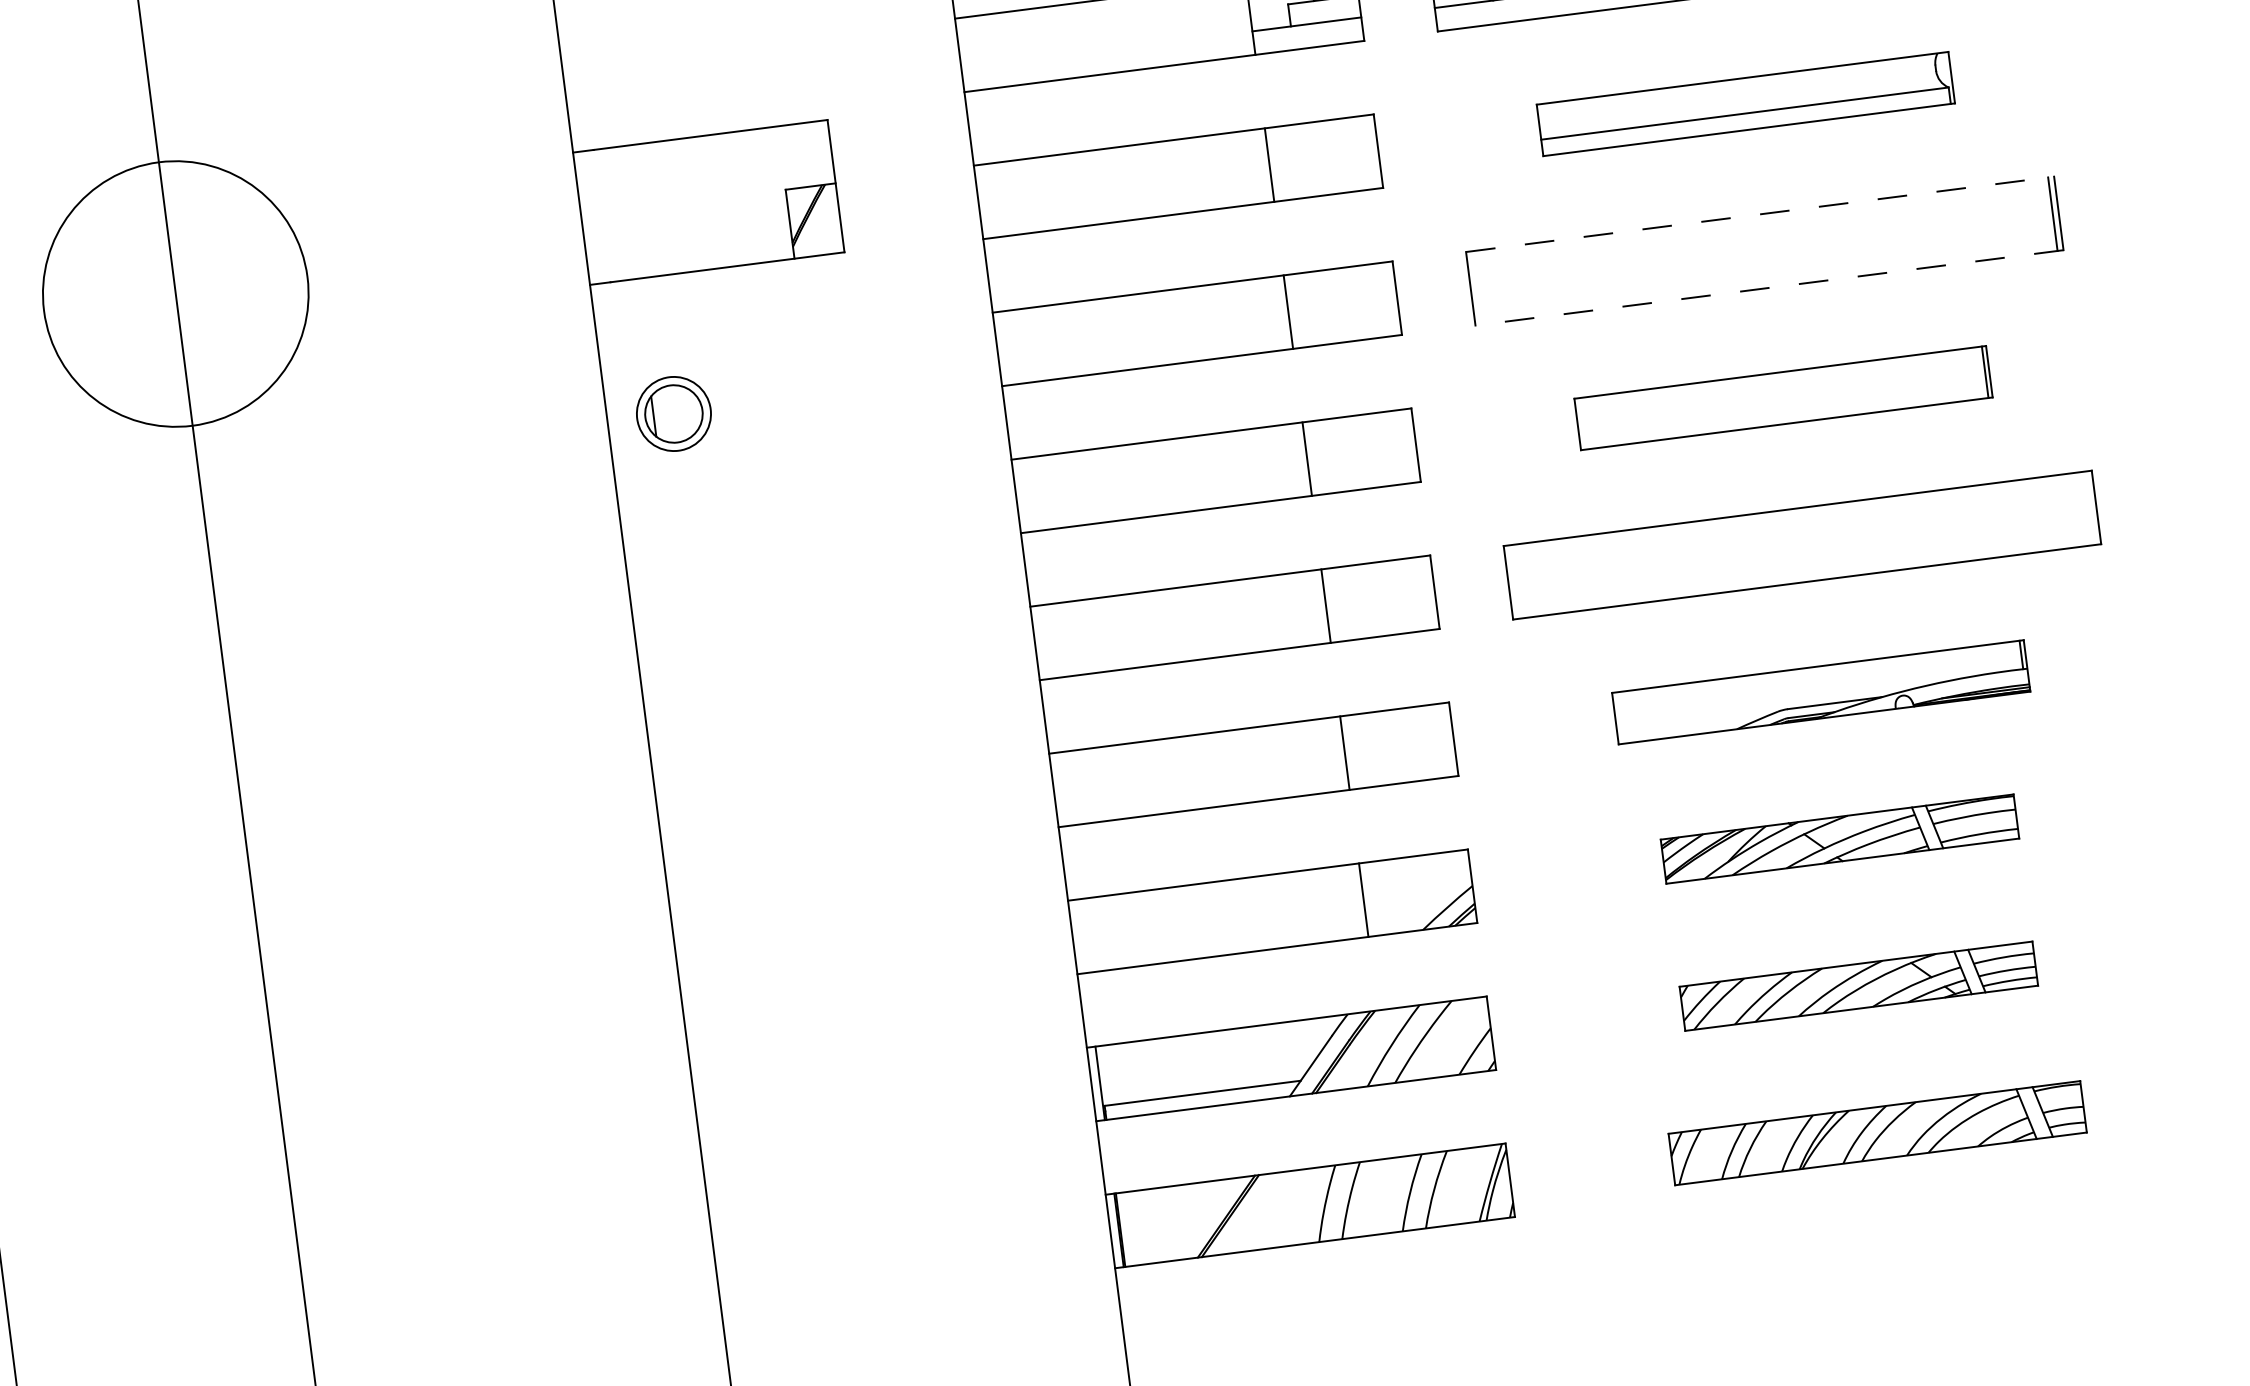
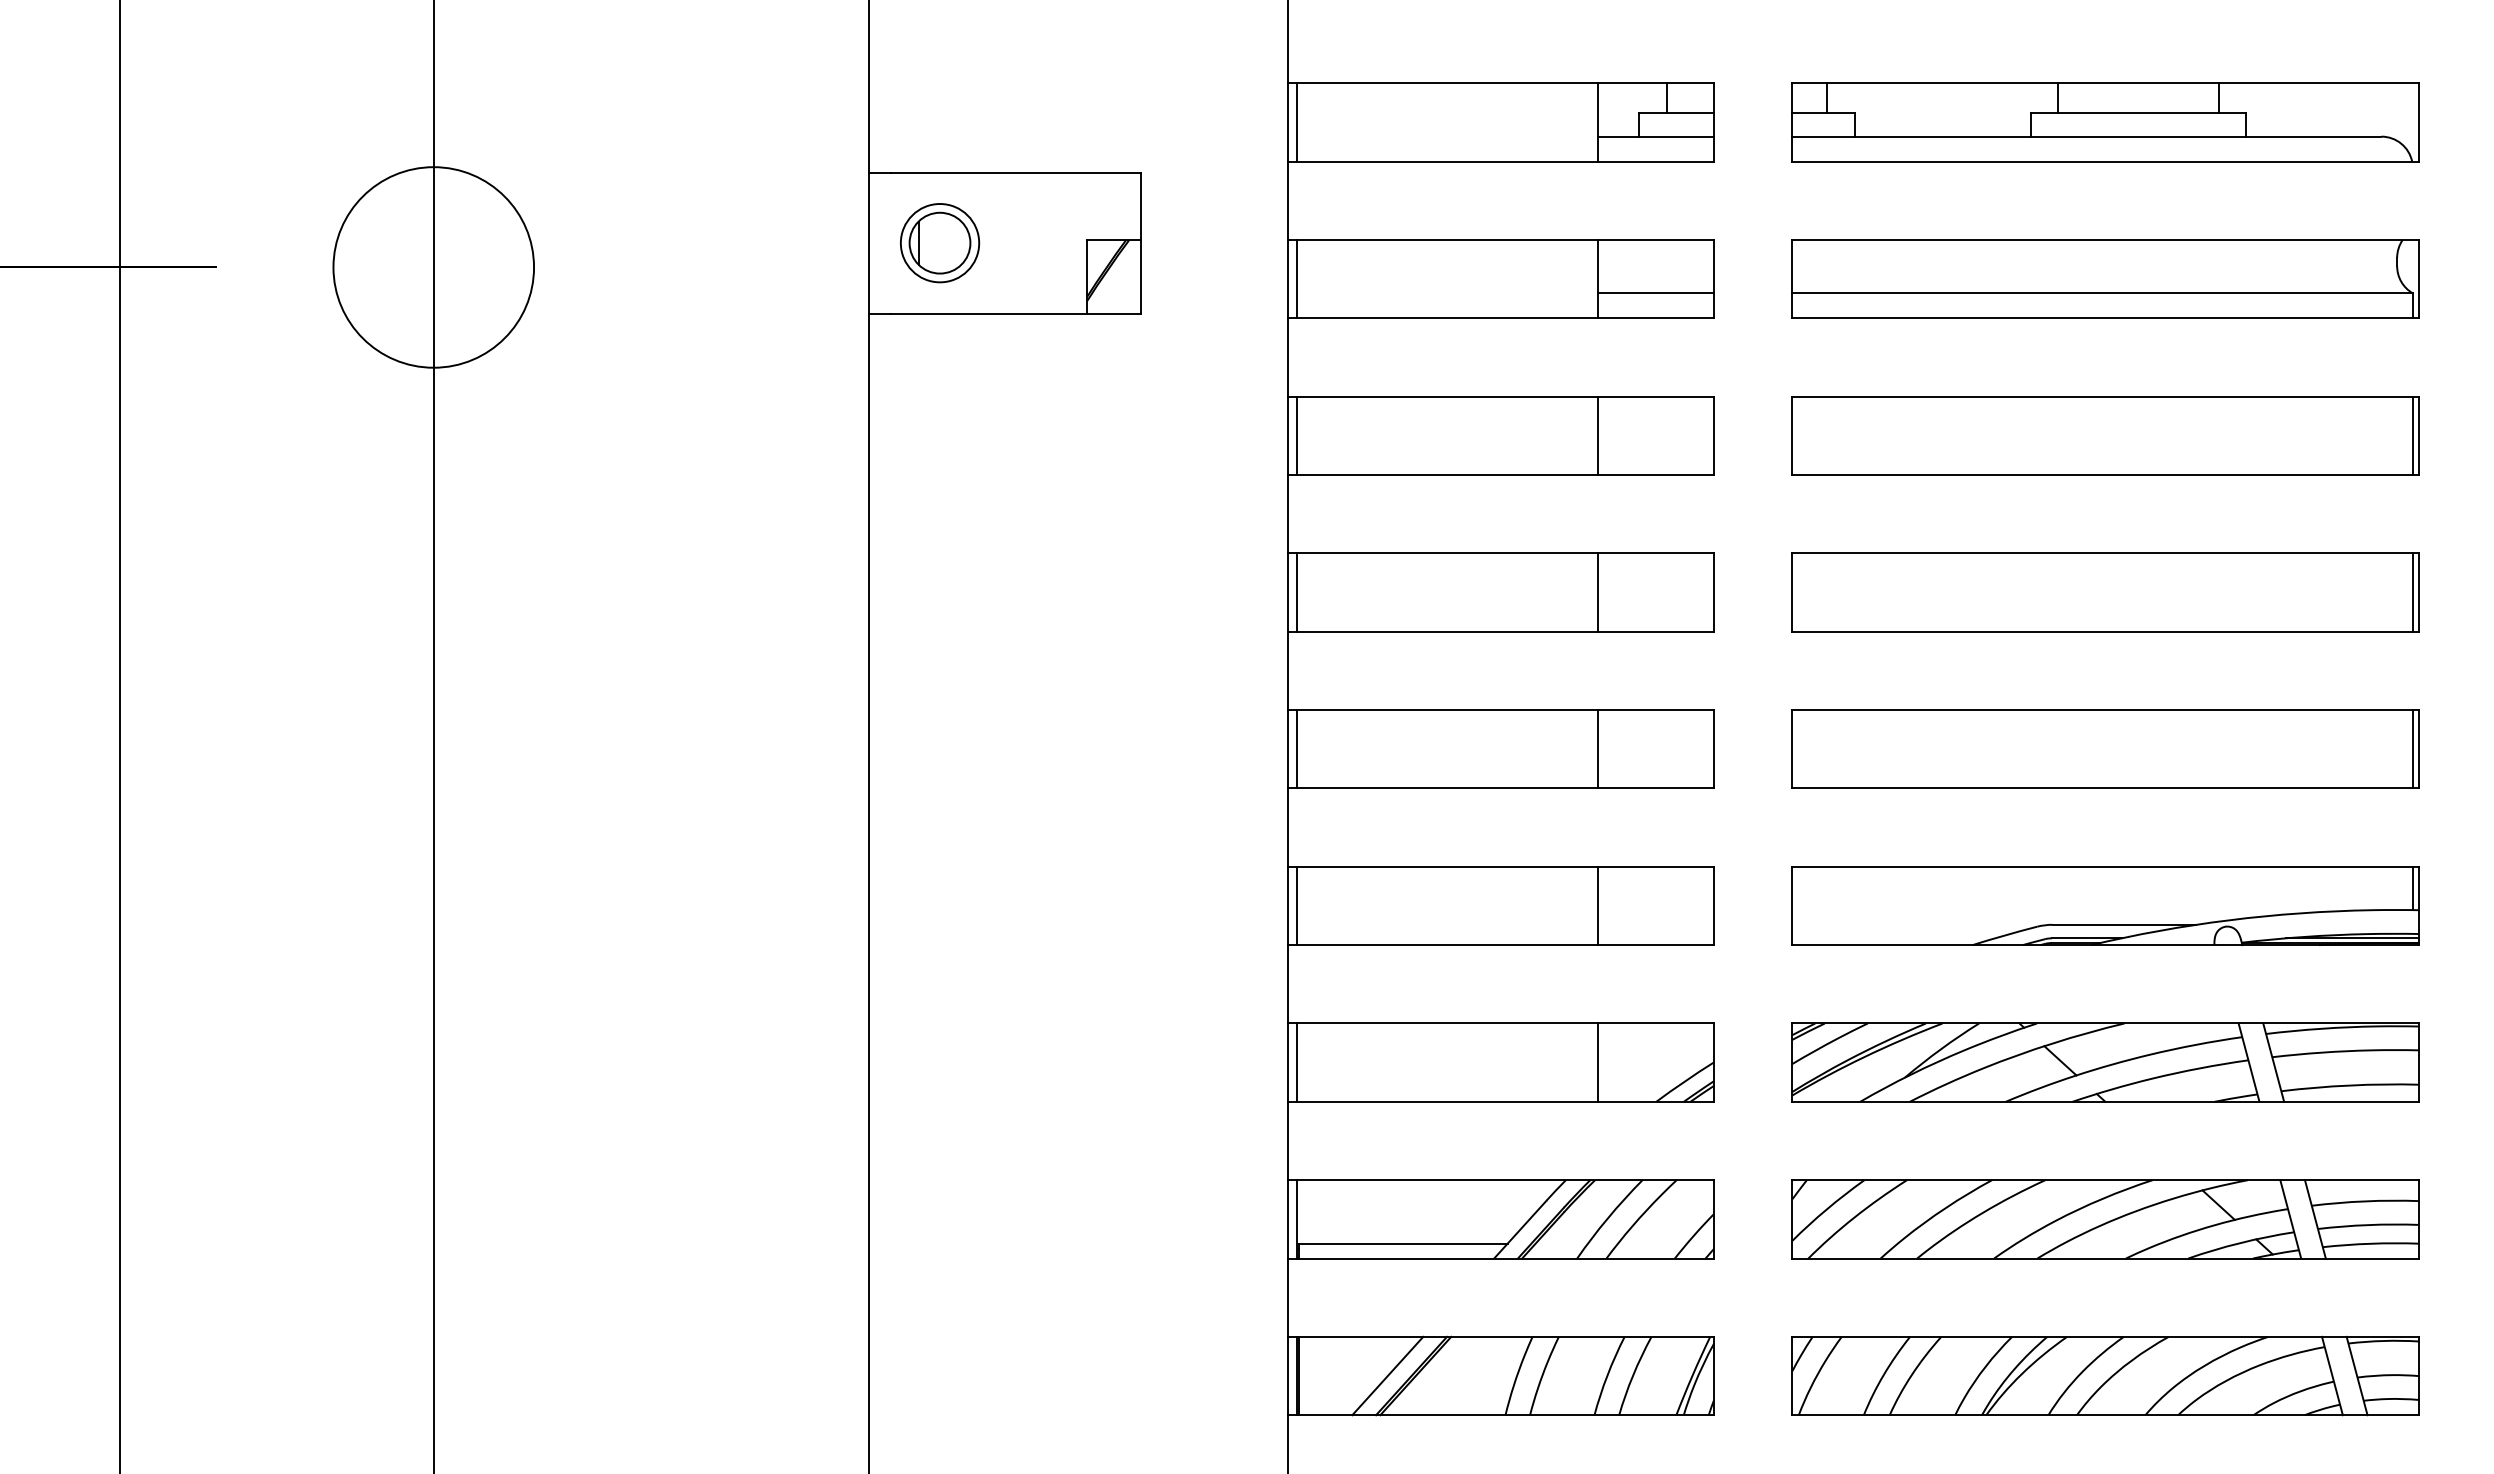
line: (968, 54) -> (1297, 122), added
part: (1745, 103) -> (2105, 278), size x1.43
line: (1326, 171) -> (1656, 293), added
line: (987, 201) -> (1297, 279), added
line: (1760, 214) -> (2106, 396), dashed -> solid
line: (1769, 288) -> (2105, 475), dashed -> solid
circle: (175, 294) -> (433, 267), size x0.71
line: (1006, 347) -> (1297, 435), added
part: (1783, 398) -> (2105, 592), size x1.43
part: (674, 414) -> (940, 243), moved
line: (1025, 495) -> (1297, 592), added
line: (2090, 508) -> (2412, 749), added
line: (1044, 642) -> (1297, 749), added
part: (1821, 692) -> (2105, 906), size x1.43
line: (1062, 788) -> (1297, 905), added
part: (1839, 839) -> (2105, 1062), size x1.67
line: (1081, 936) -> (1297, 1062), added
part: (1858, 986) -> (2105, 1219), size x1.67
part: (1877, 1132) -> (2105, 1375), size x1.43
line: (1203, 1219) -> (1387, 1375), added

